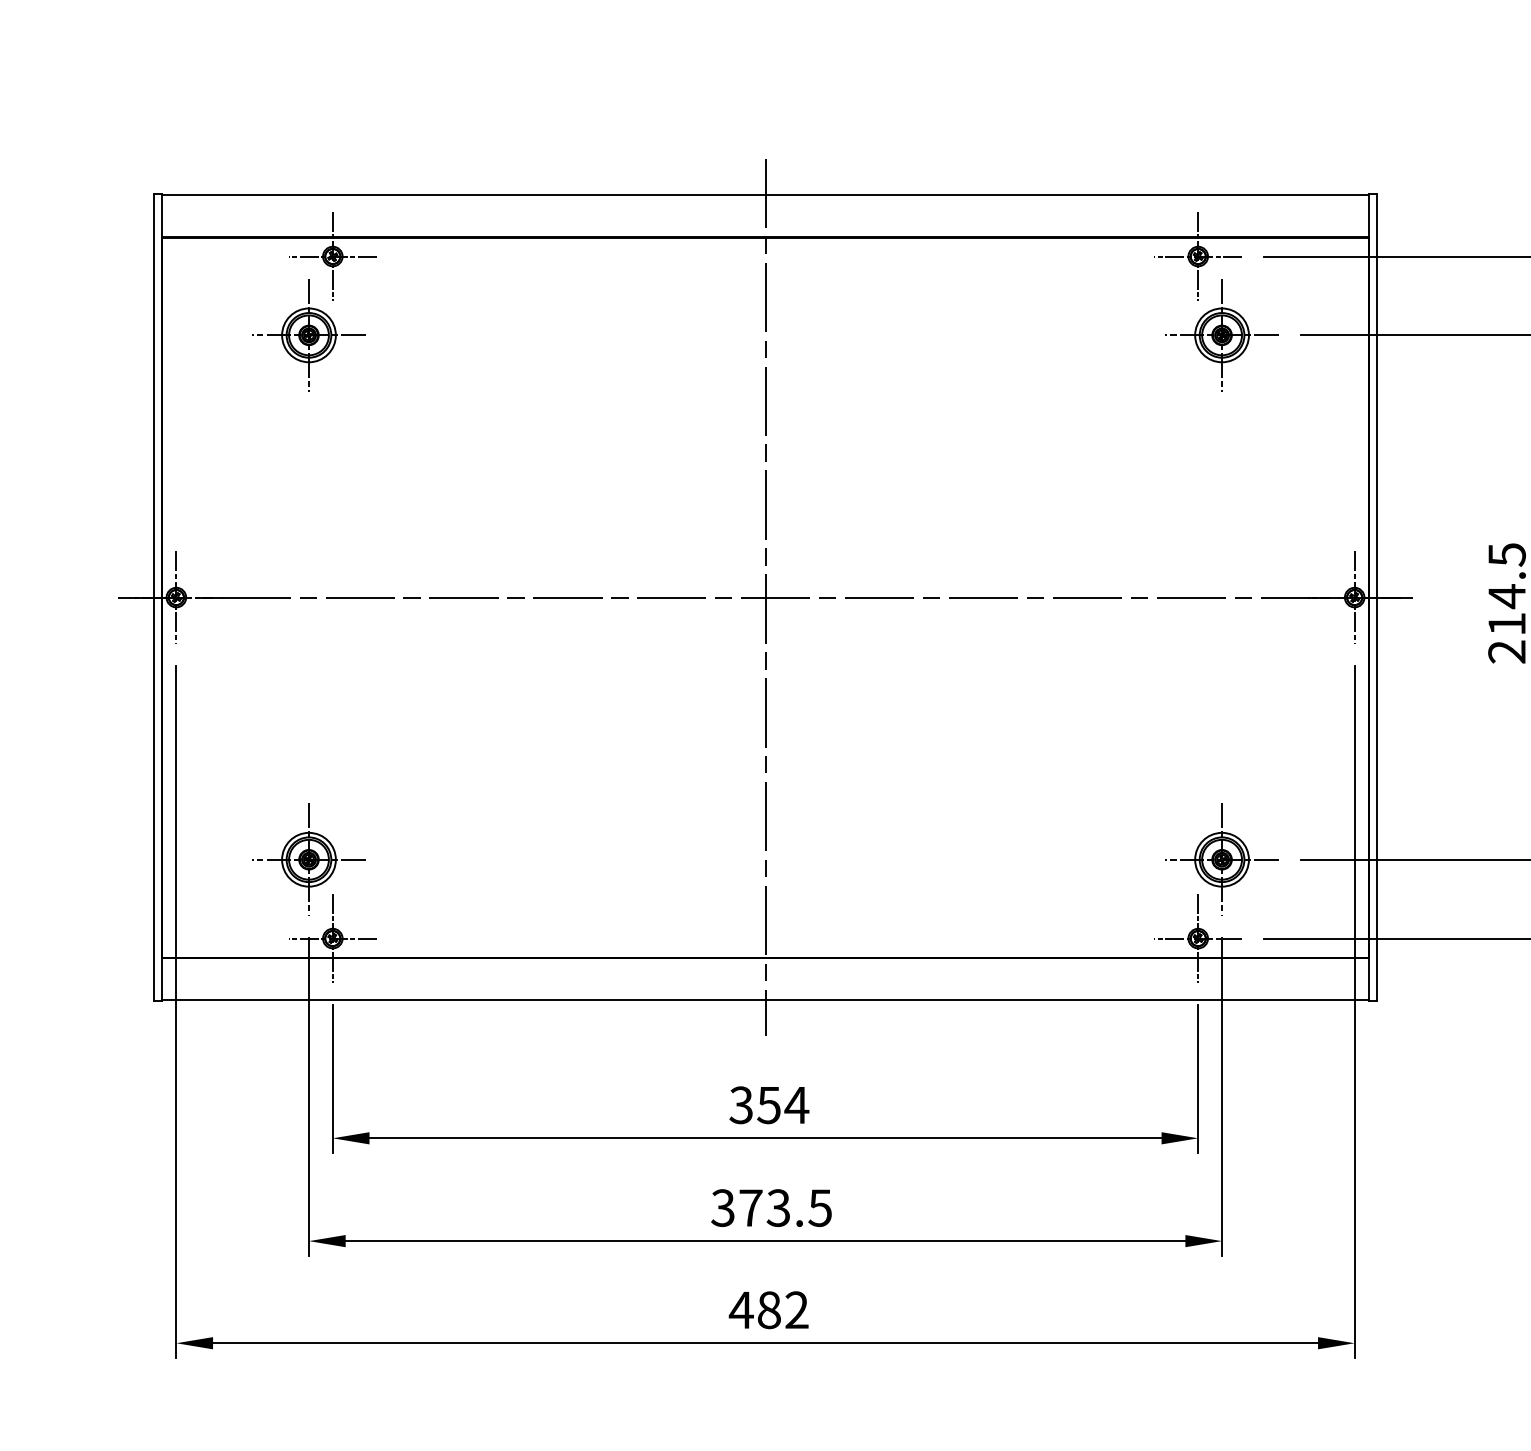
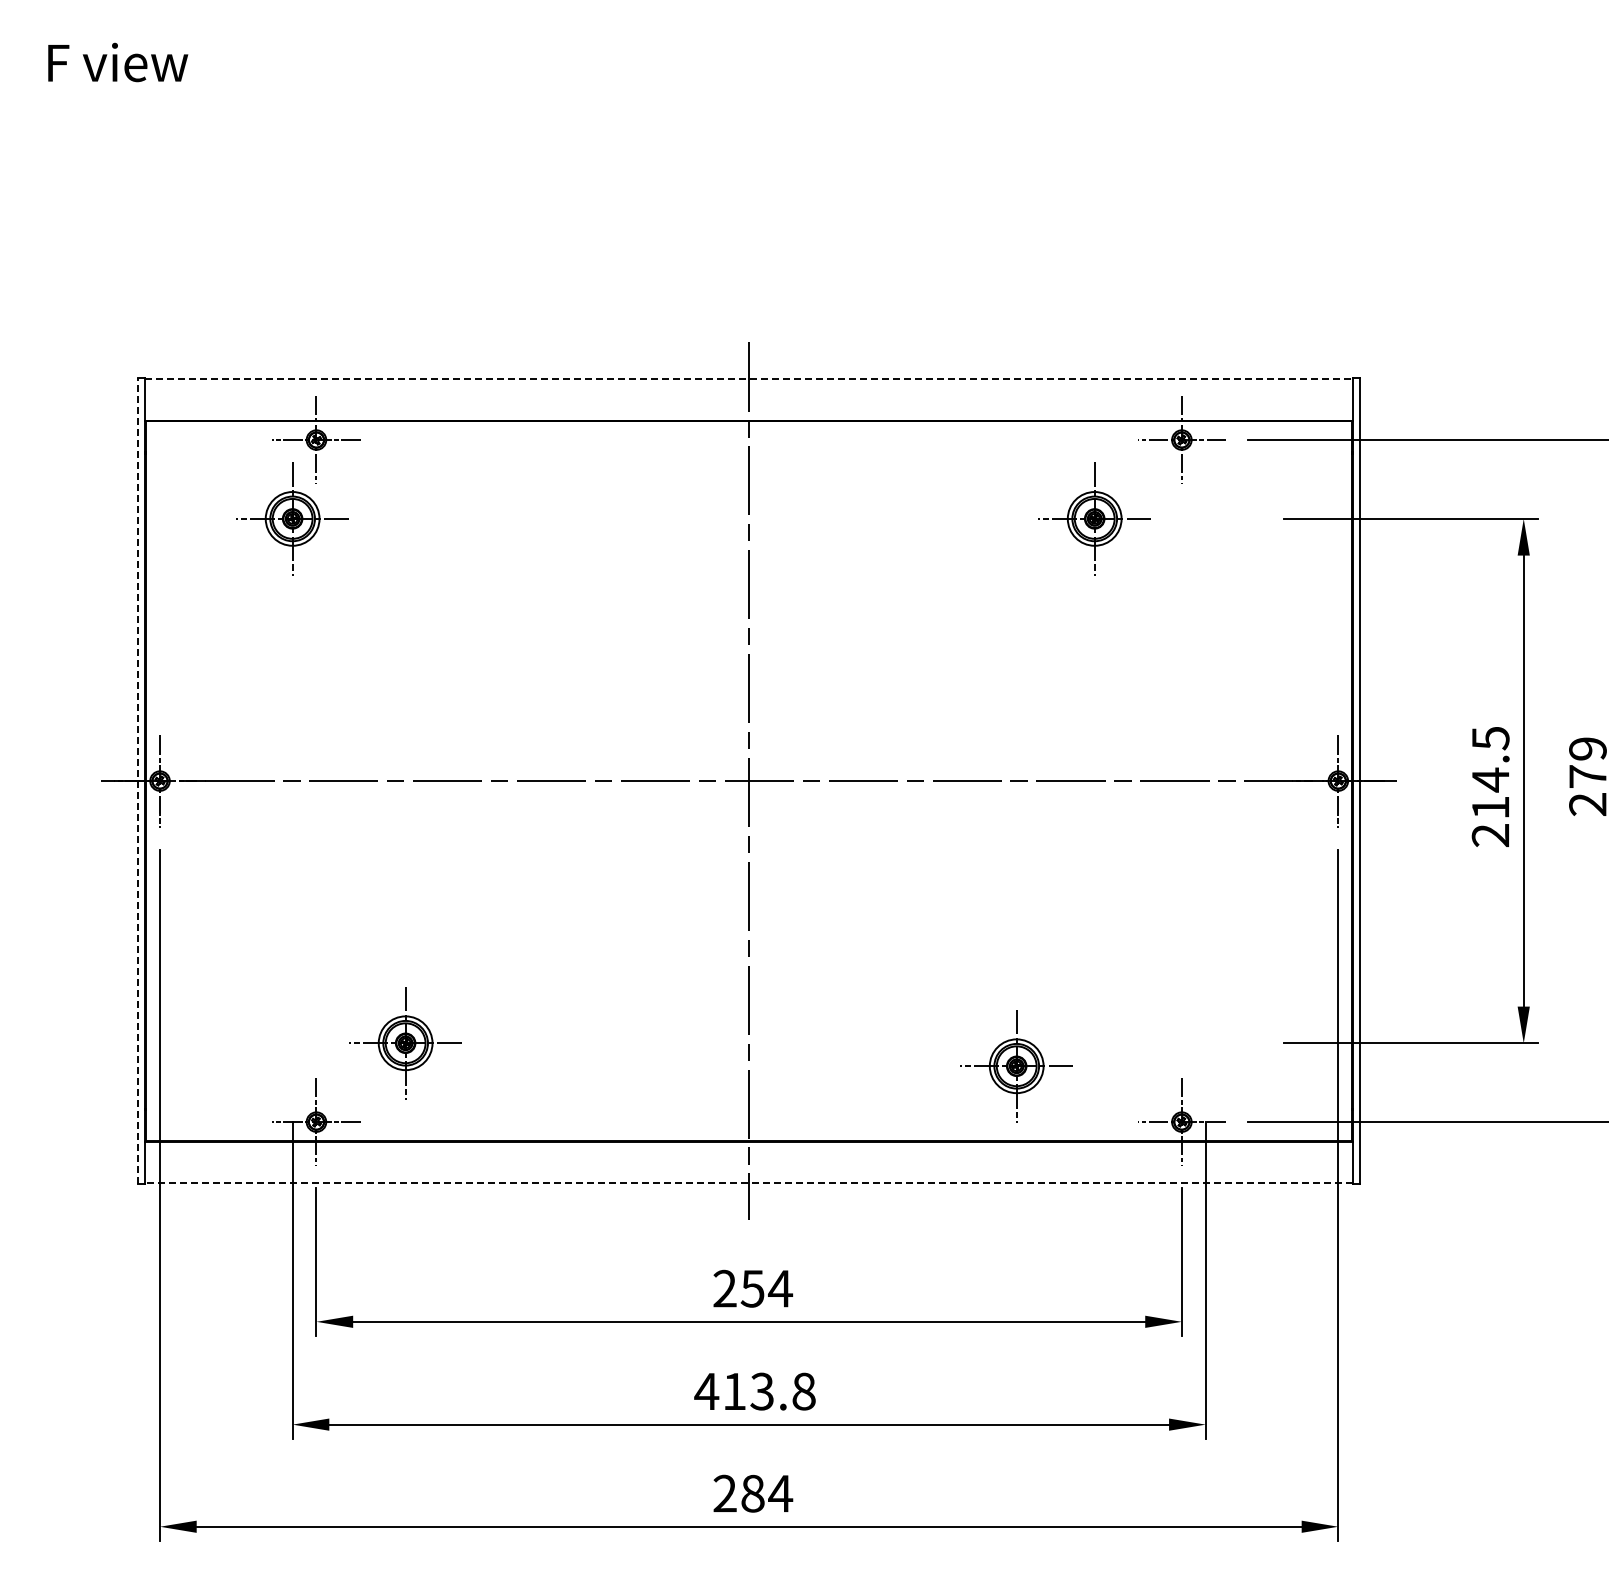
line: (765, 194) -> (749, 378), solid -> dashed
part: (1221, 334) -> (1094, 518), moved
line: (154, 596) -> (138, 780), solid -> dashed
part: (308, 859) -> (405, 1043), moved
part: (1221, 859) -> (1016, 1066), moved
line: (765, 999) -> (749, 1183), solid -> dashed
text: (740, 1104) -> (724, 1288), 354 -> 254
text: (770, 1207) -> (754, 1391), 373.5 -> 413.8
text: (768, 1308) -> (752, 1492), 482 -> 284

